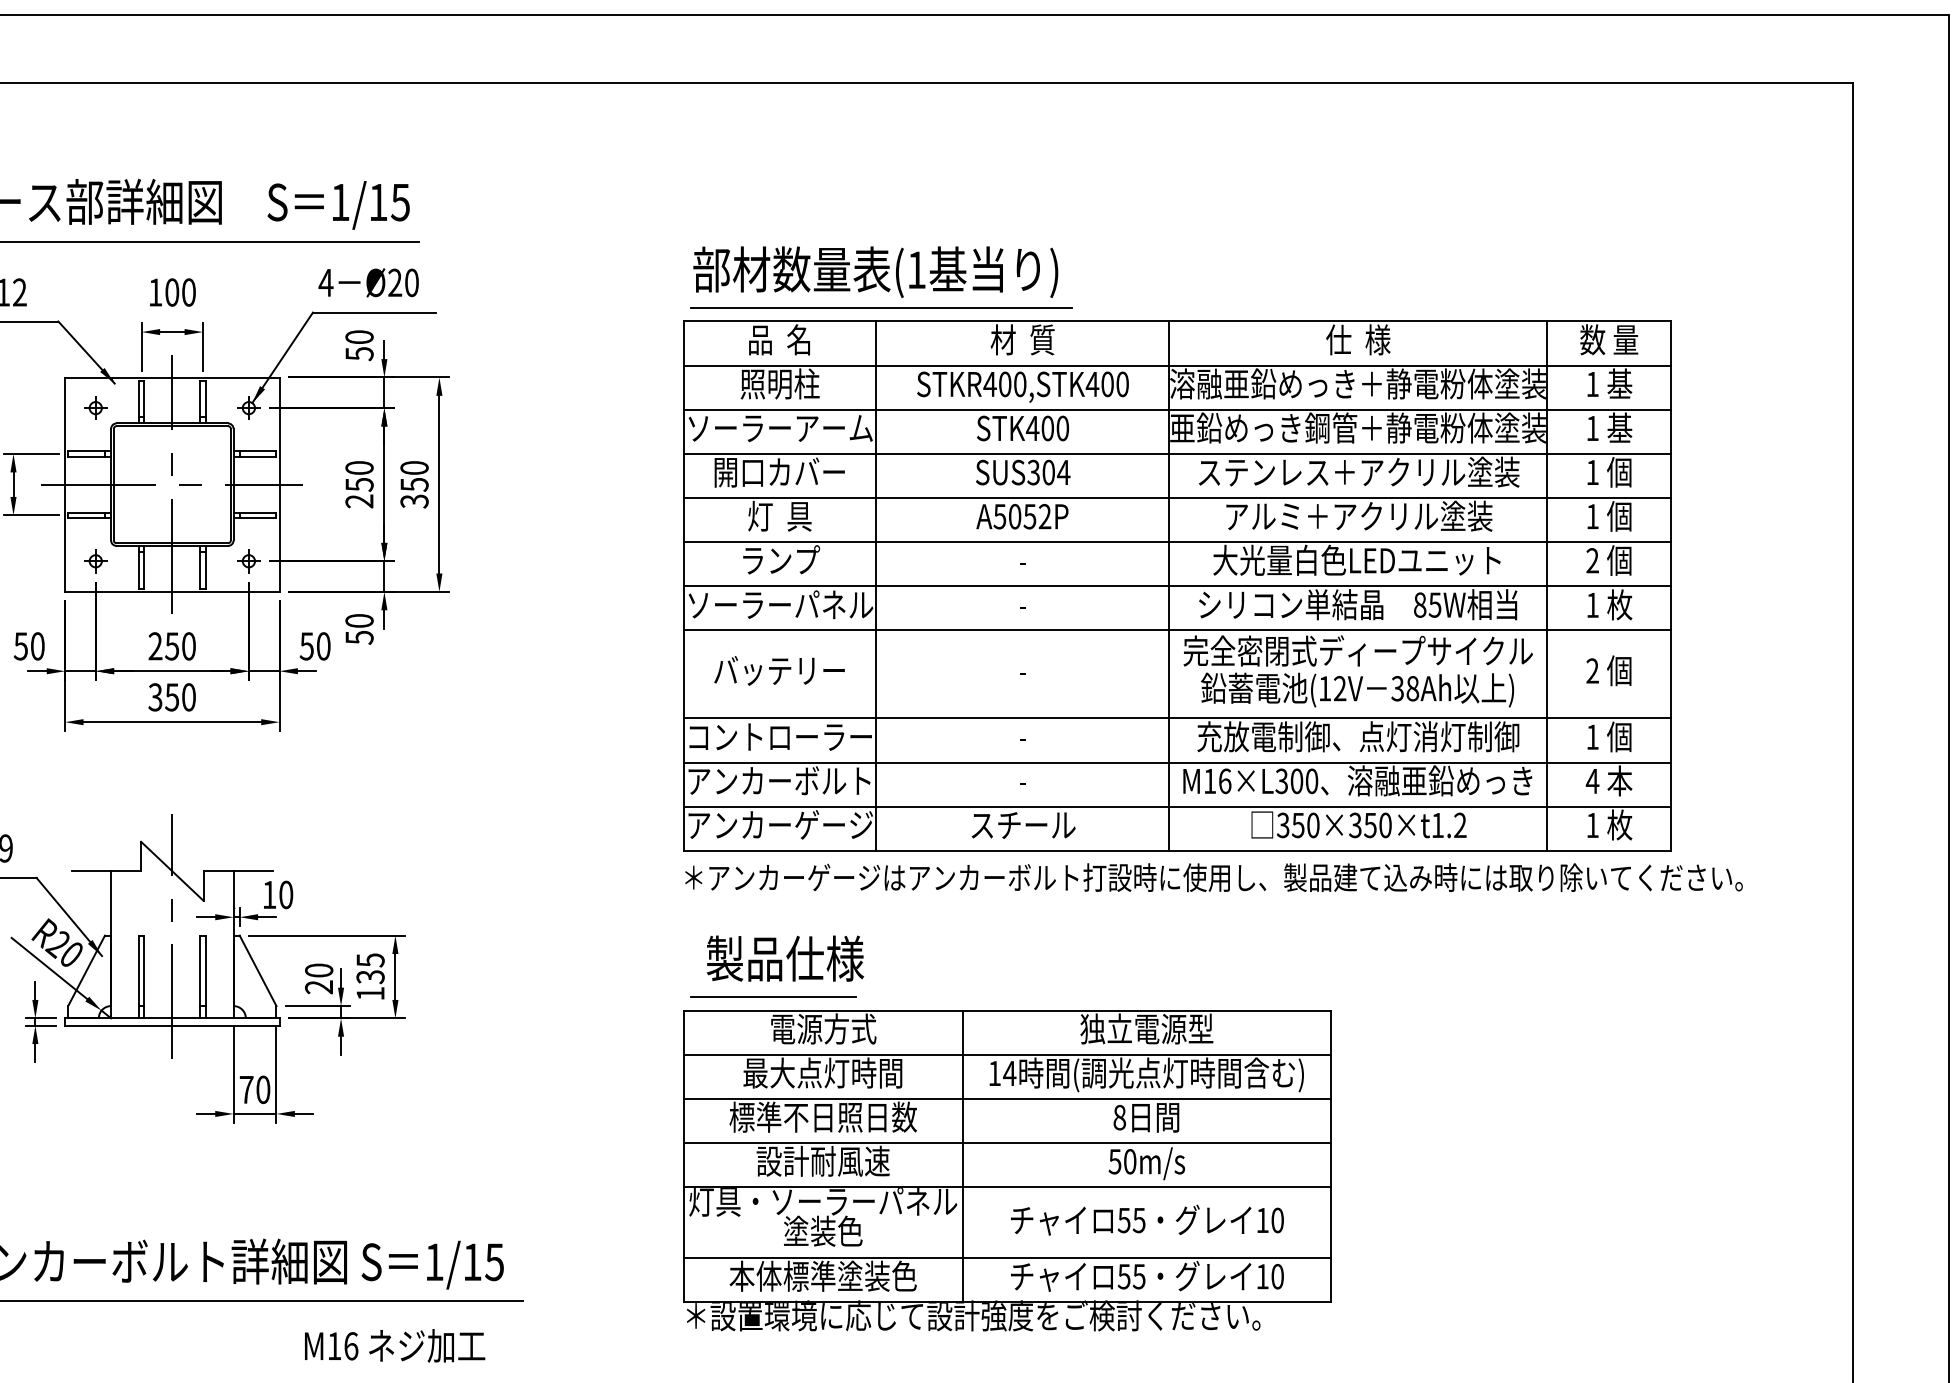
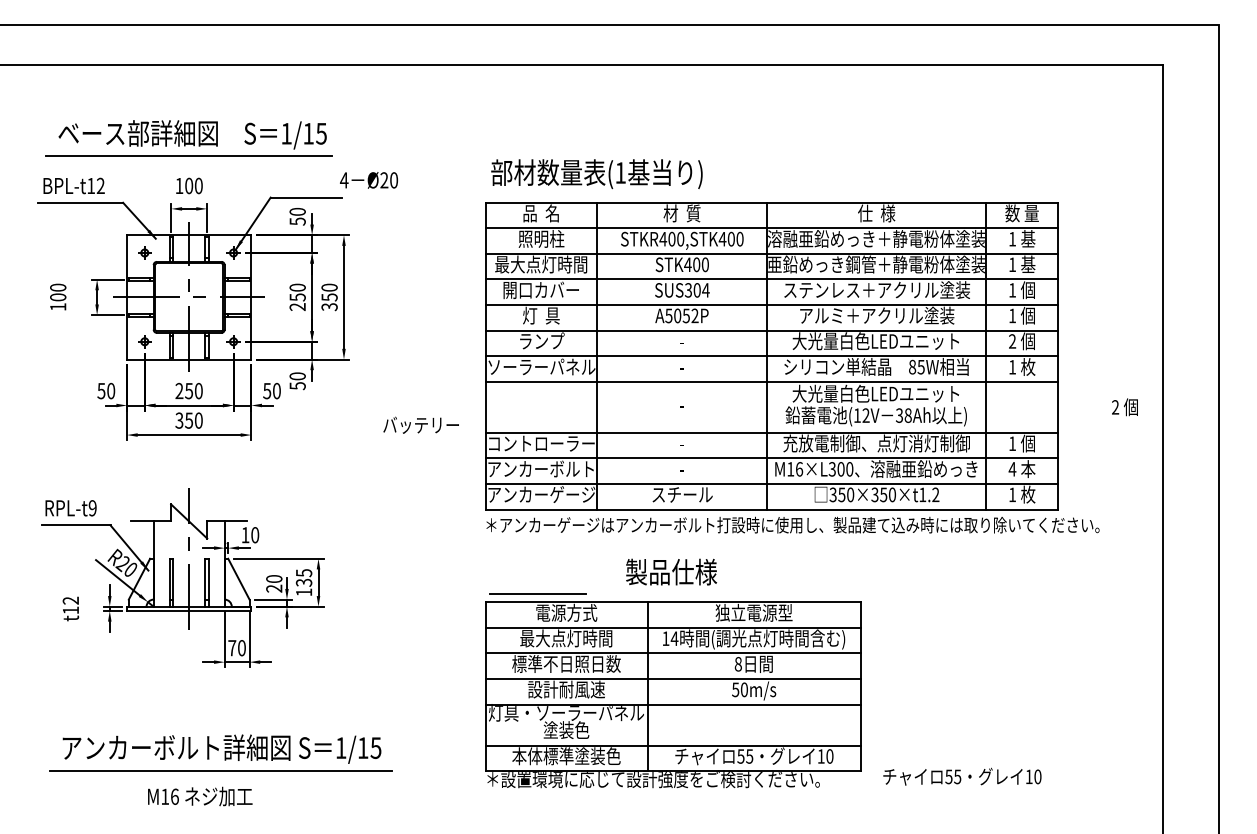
text: (367, 283) -> (368, 180), moved
line: (880, 307) -> (599, 194), removed
text: (780, 427) -> (541, 264), ソーラーアーム -> 最大点灯時間
text: (1358, 650) -> (876, 393), 完全密閉式ディープサイクル -> 大光量白色LEDユニット
text: (778, 669) -> (420, 424), moved
text: (1608, 671) -> (1124, 407), moved
text: (785, 957) -> (671, 571), moved
text: (1147, 1219) -> (962, 776), moved
text: (395, 1345) -> (200, 796), moved

